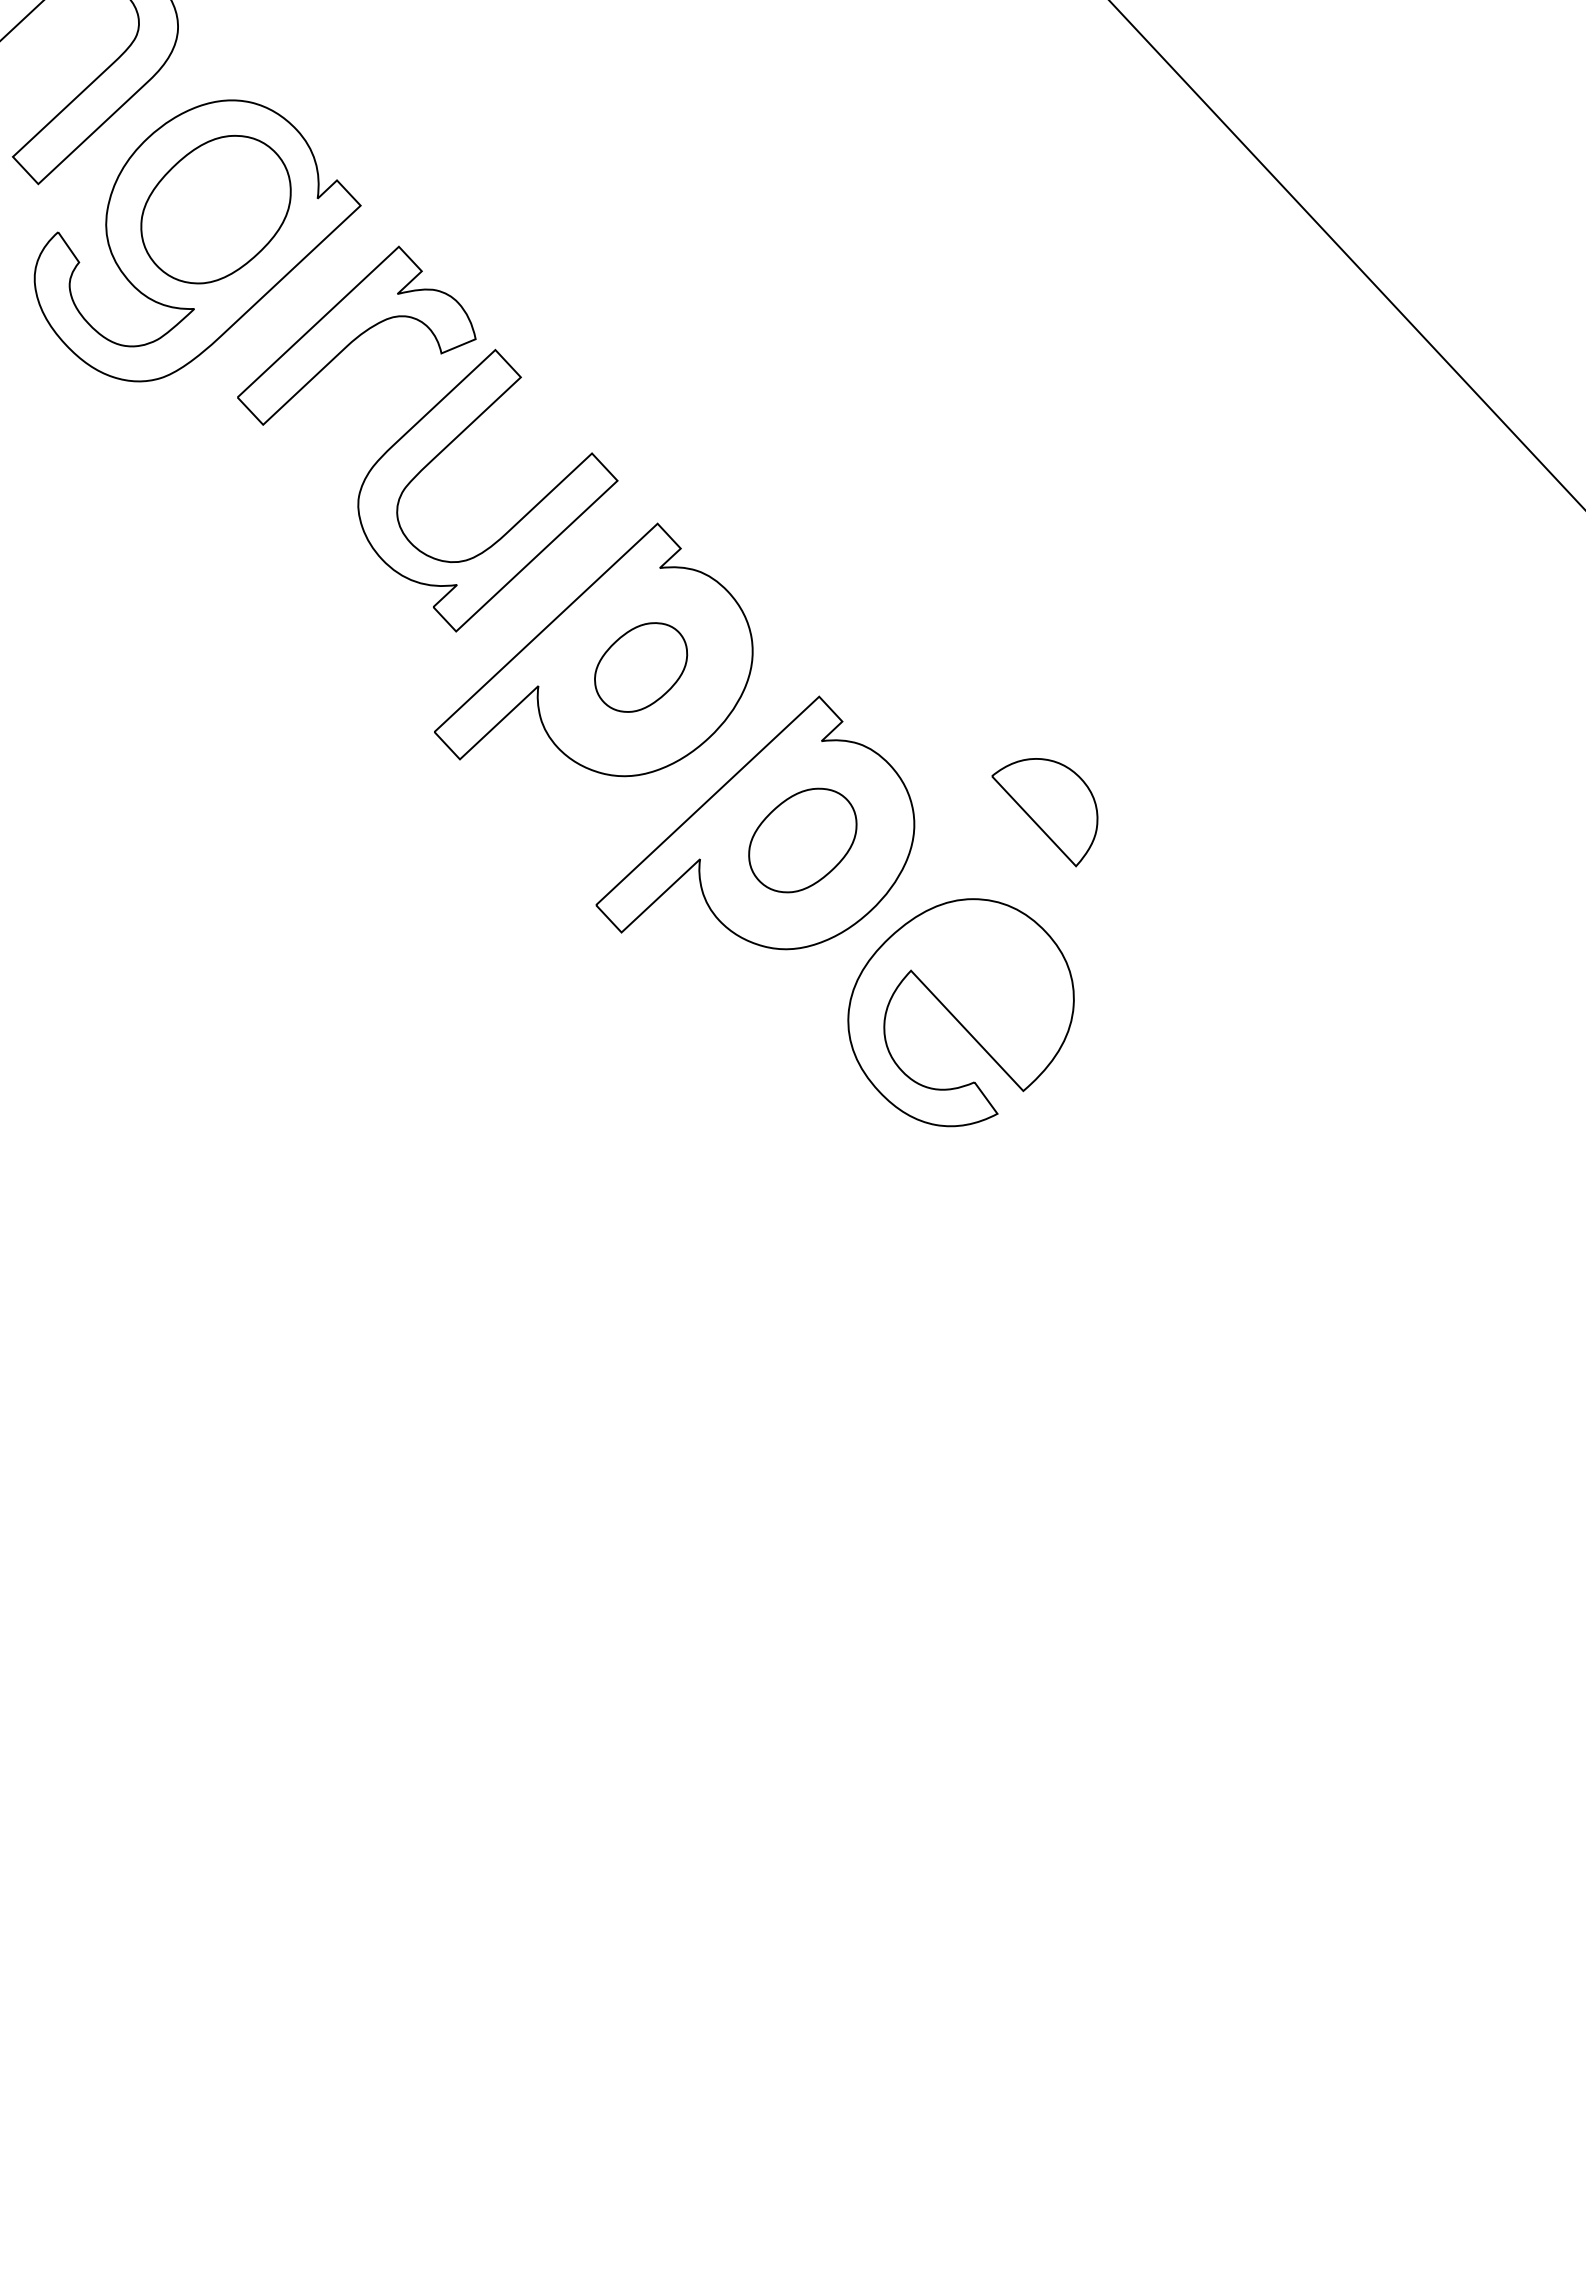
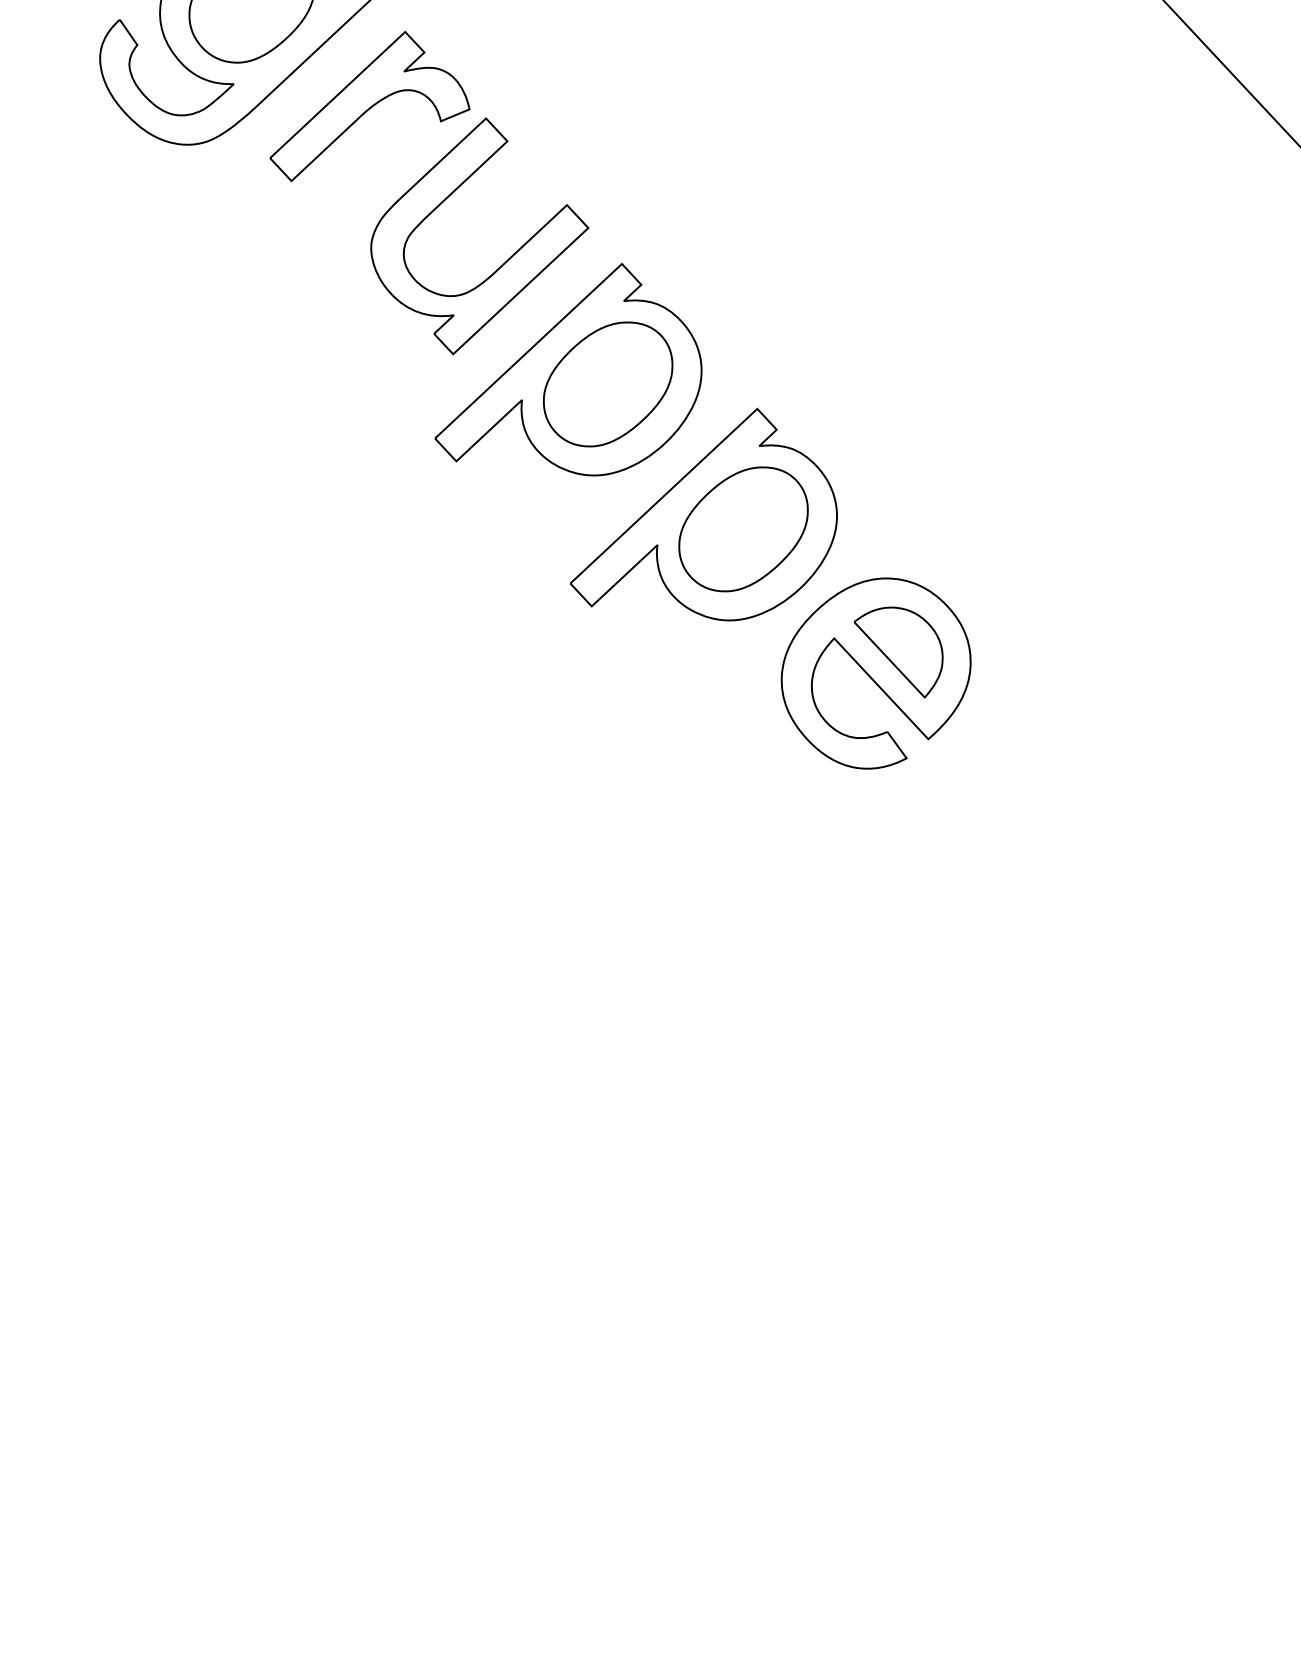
part: (640, 667) -> (607, 384), size x1.67
part: (1044, 812) -> (898, 652), moved
part: (802, 840) -> (743, 529), size x1.43

